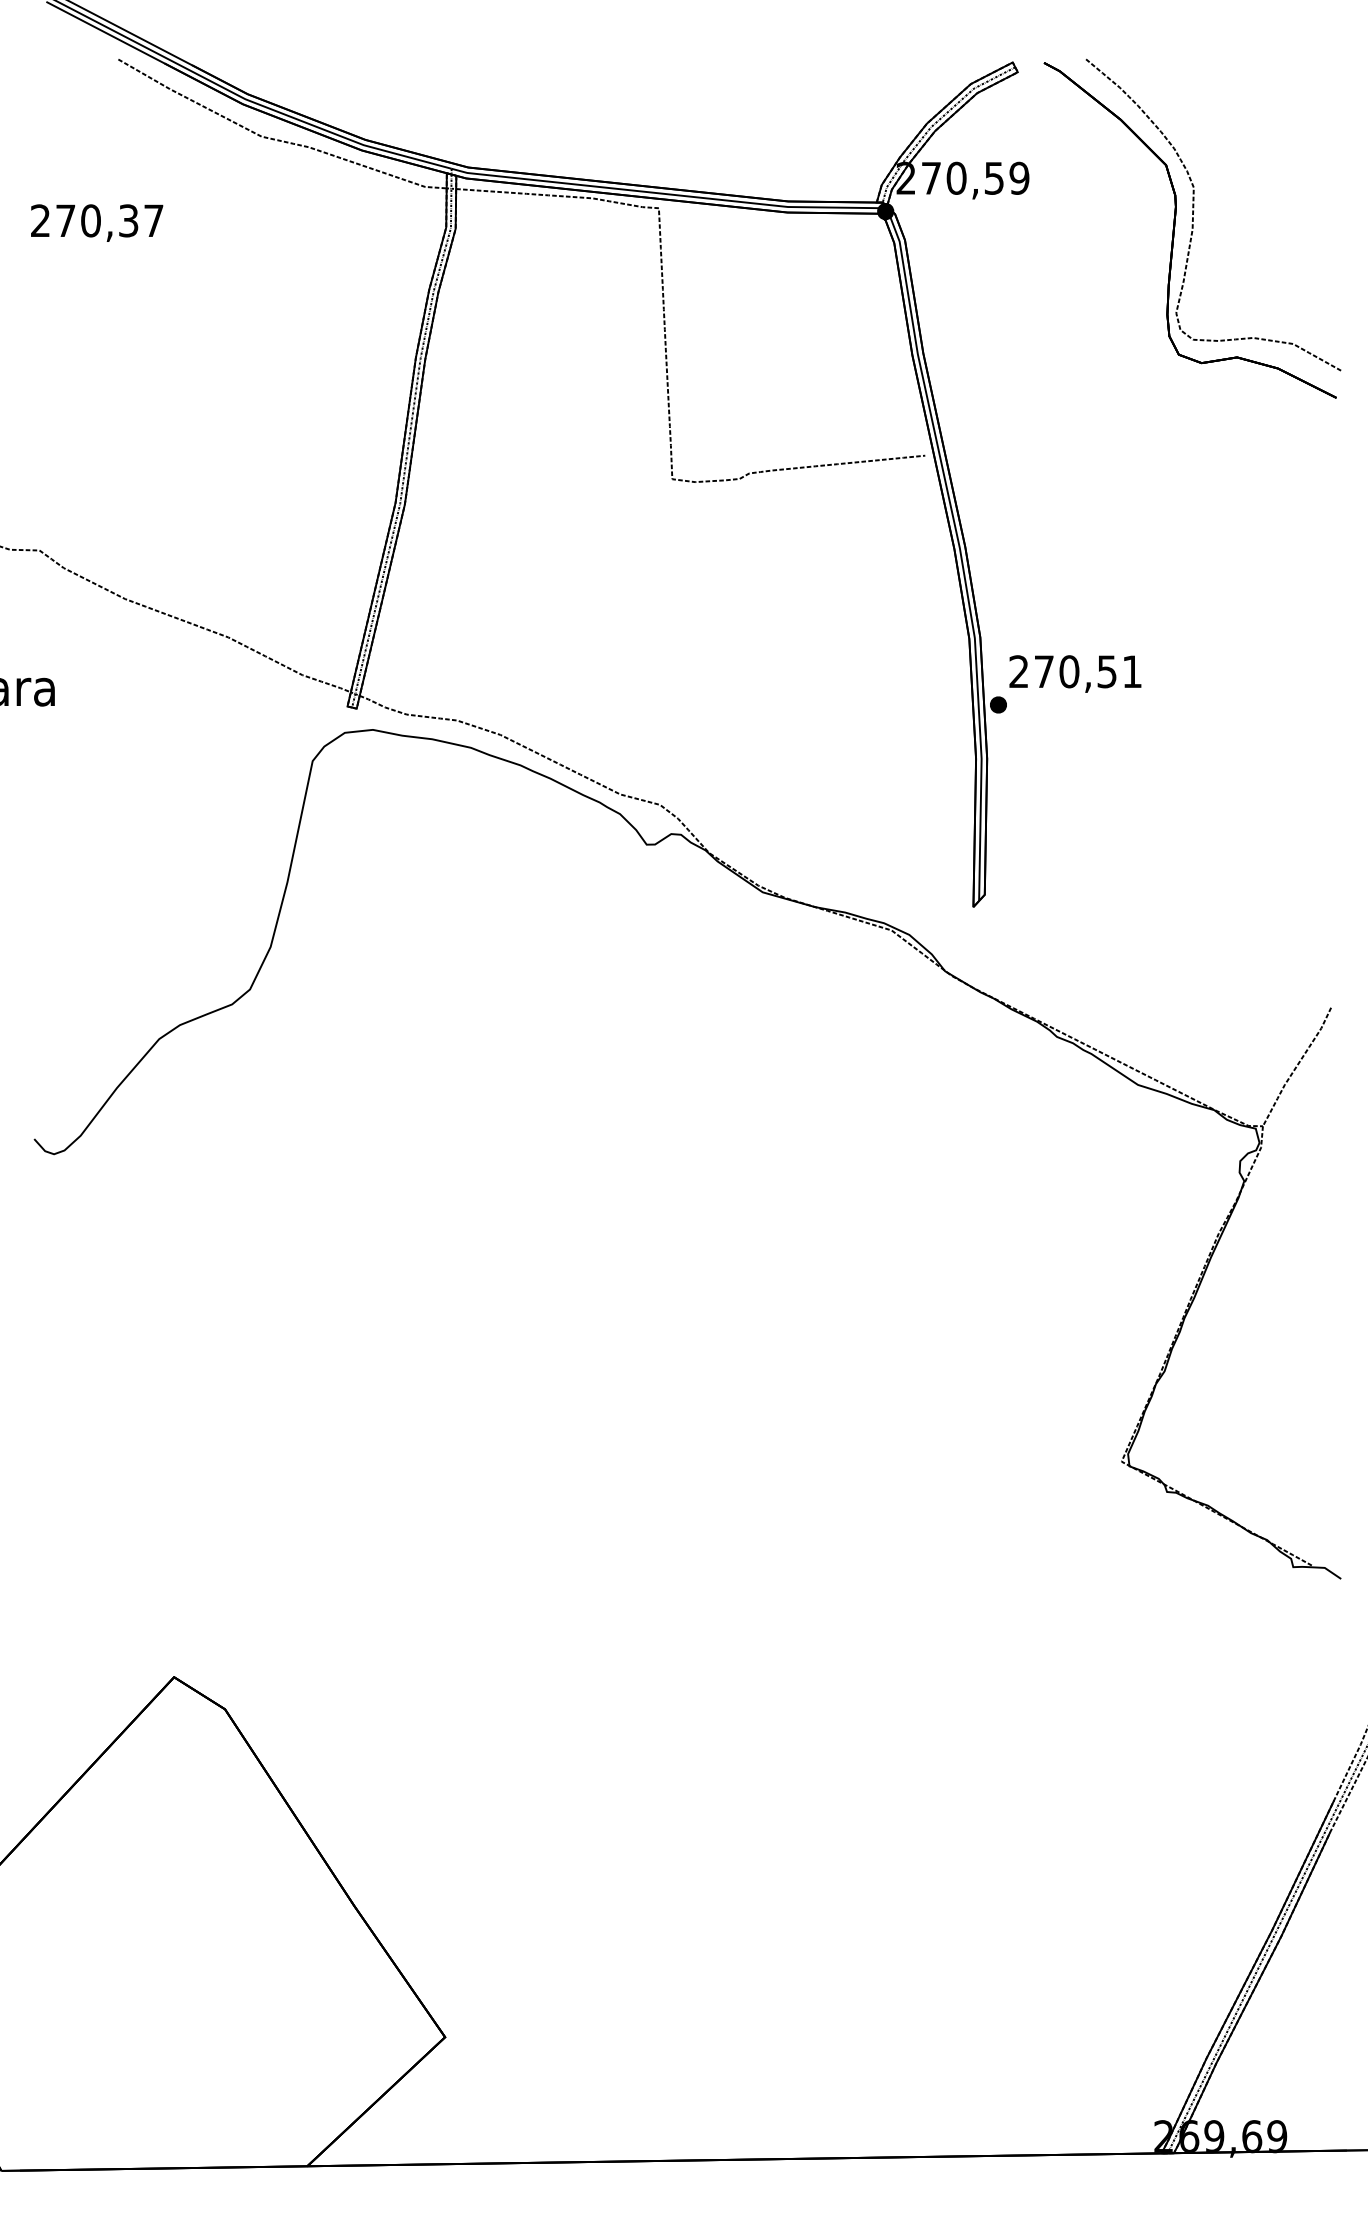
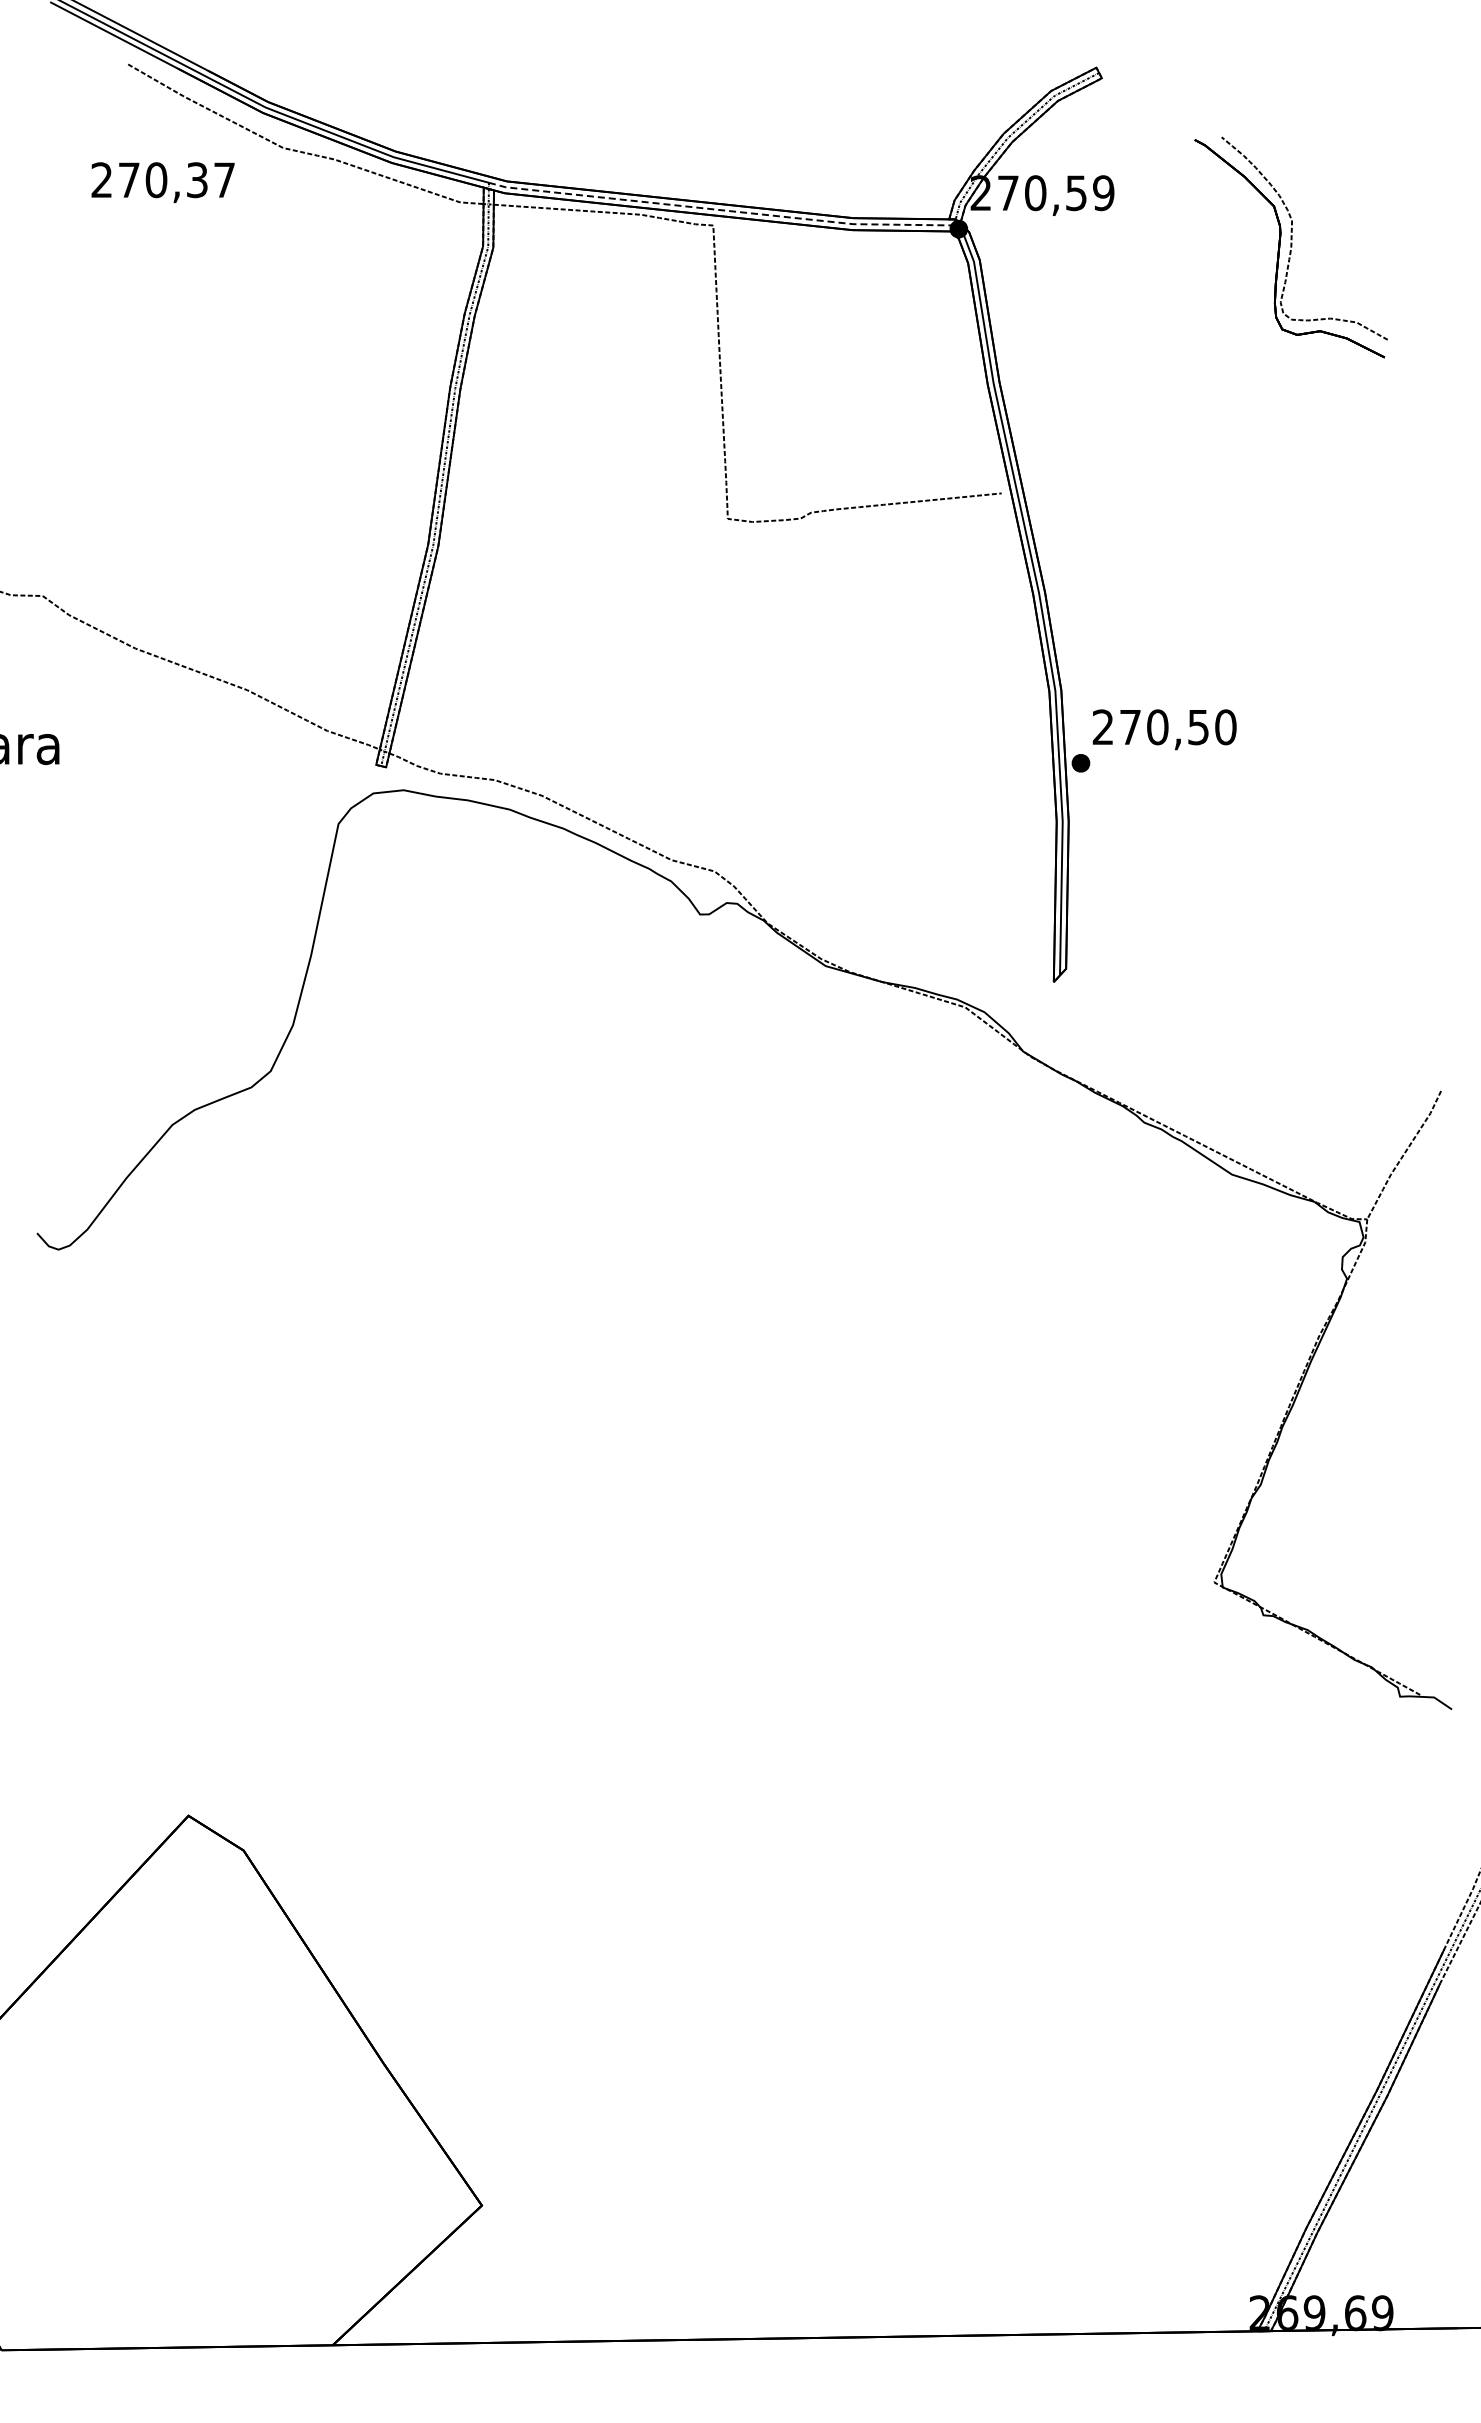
line: (666, 194) -> (721, 210), solid -> dashed
text: (96, 223) -> (162, 182), moved
part: (1192, 228) -> (1291, 247), size x0.6
text: (1131, 671) -> (1225, 727), 270,51 -> 270,50

